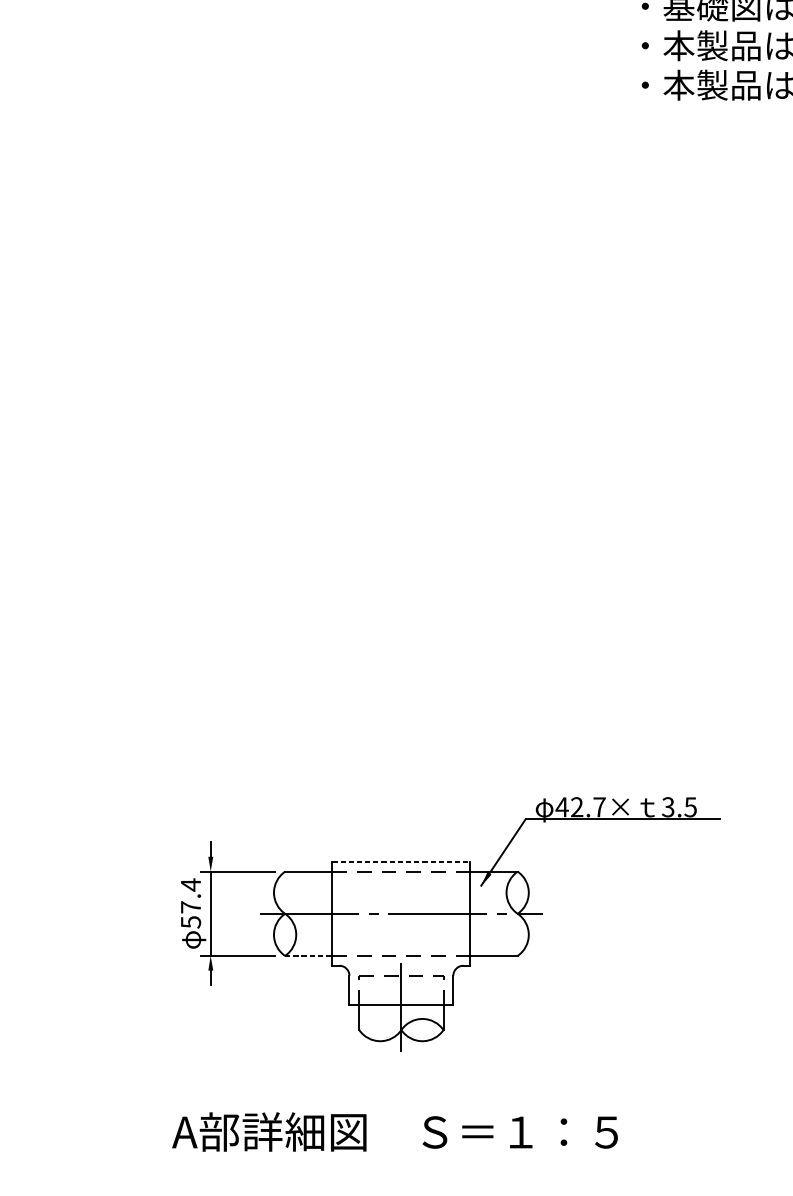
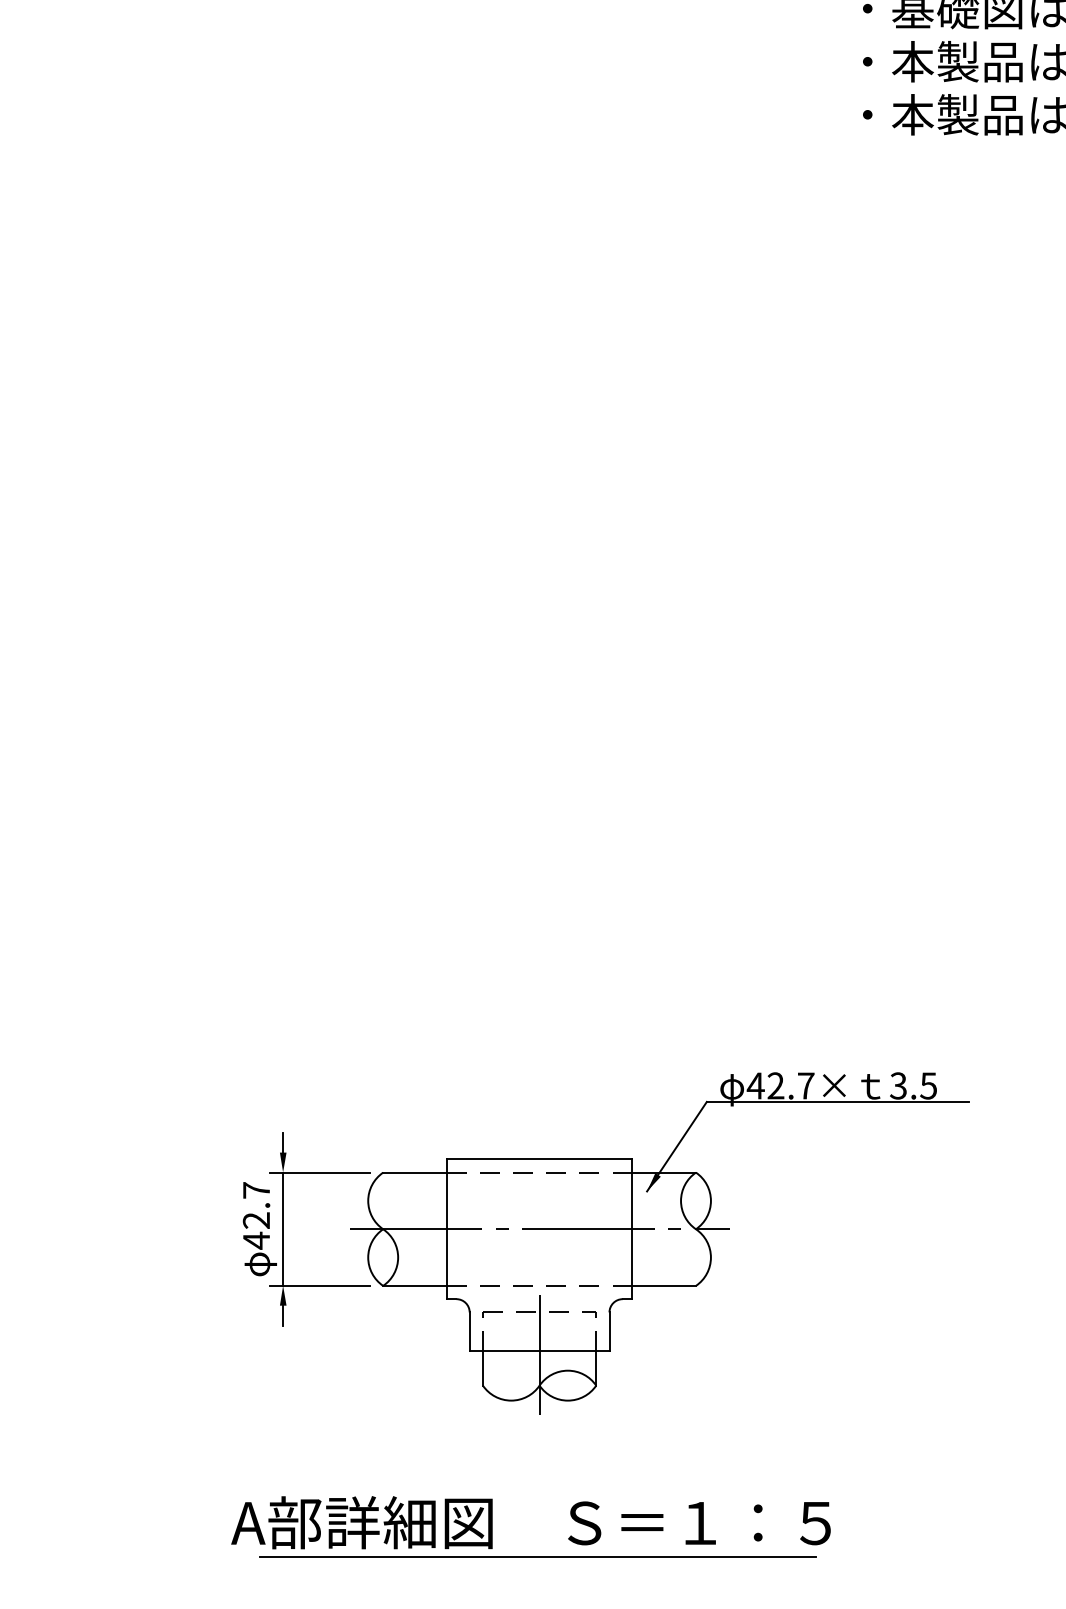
line: (401, 861) -> (539, 1159), dashed -> solid
text: (190, 903) -> (256, 1215), 57.4 -> 42.7
line: (308, 955) -> (414, 1285), dashed -> solid
line: (399, 1157) -> (537, 1557), added

